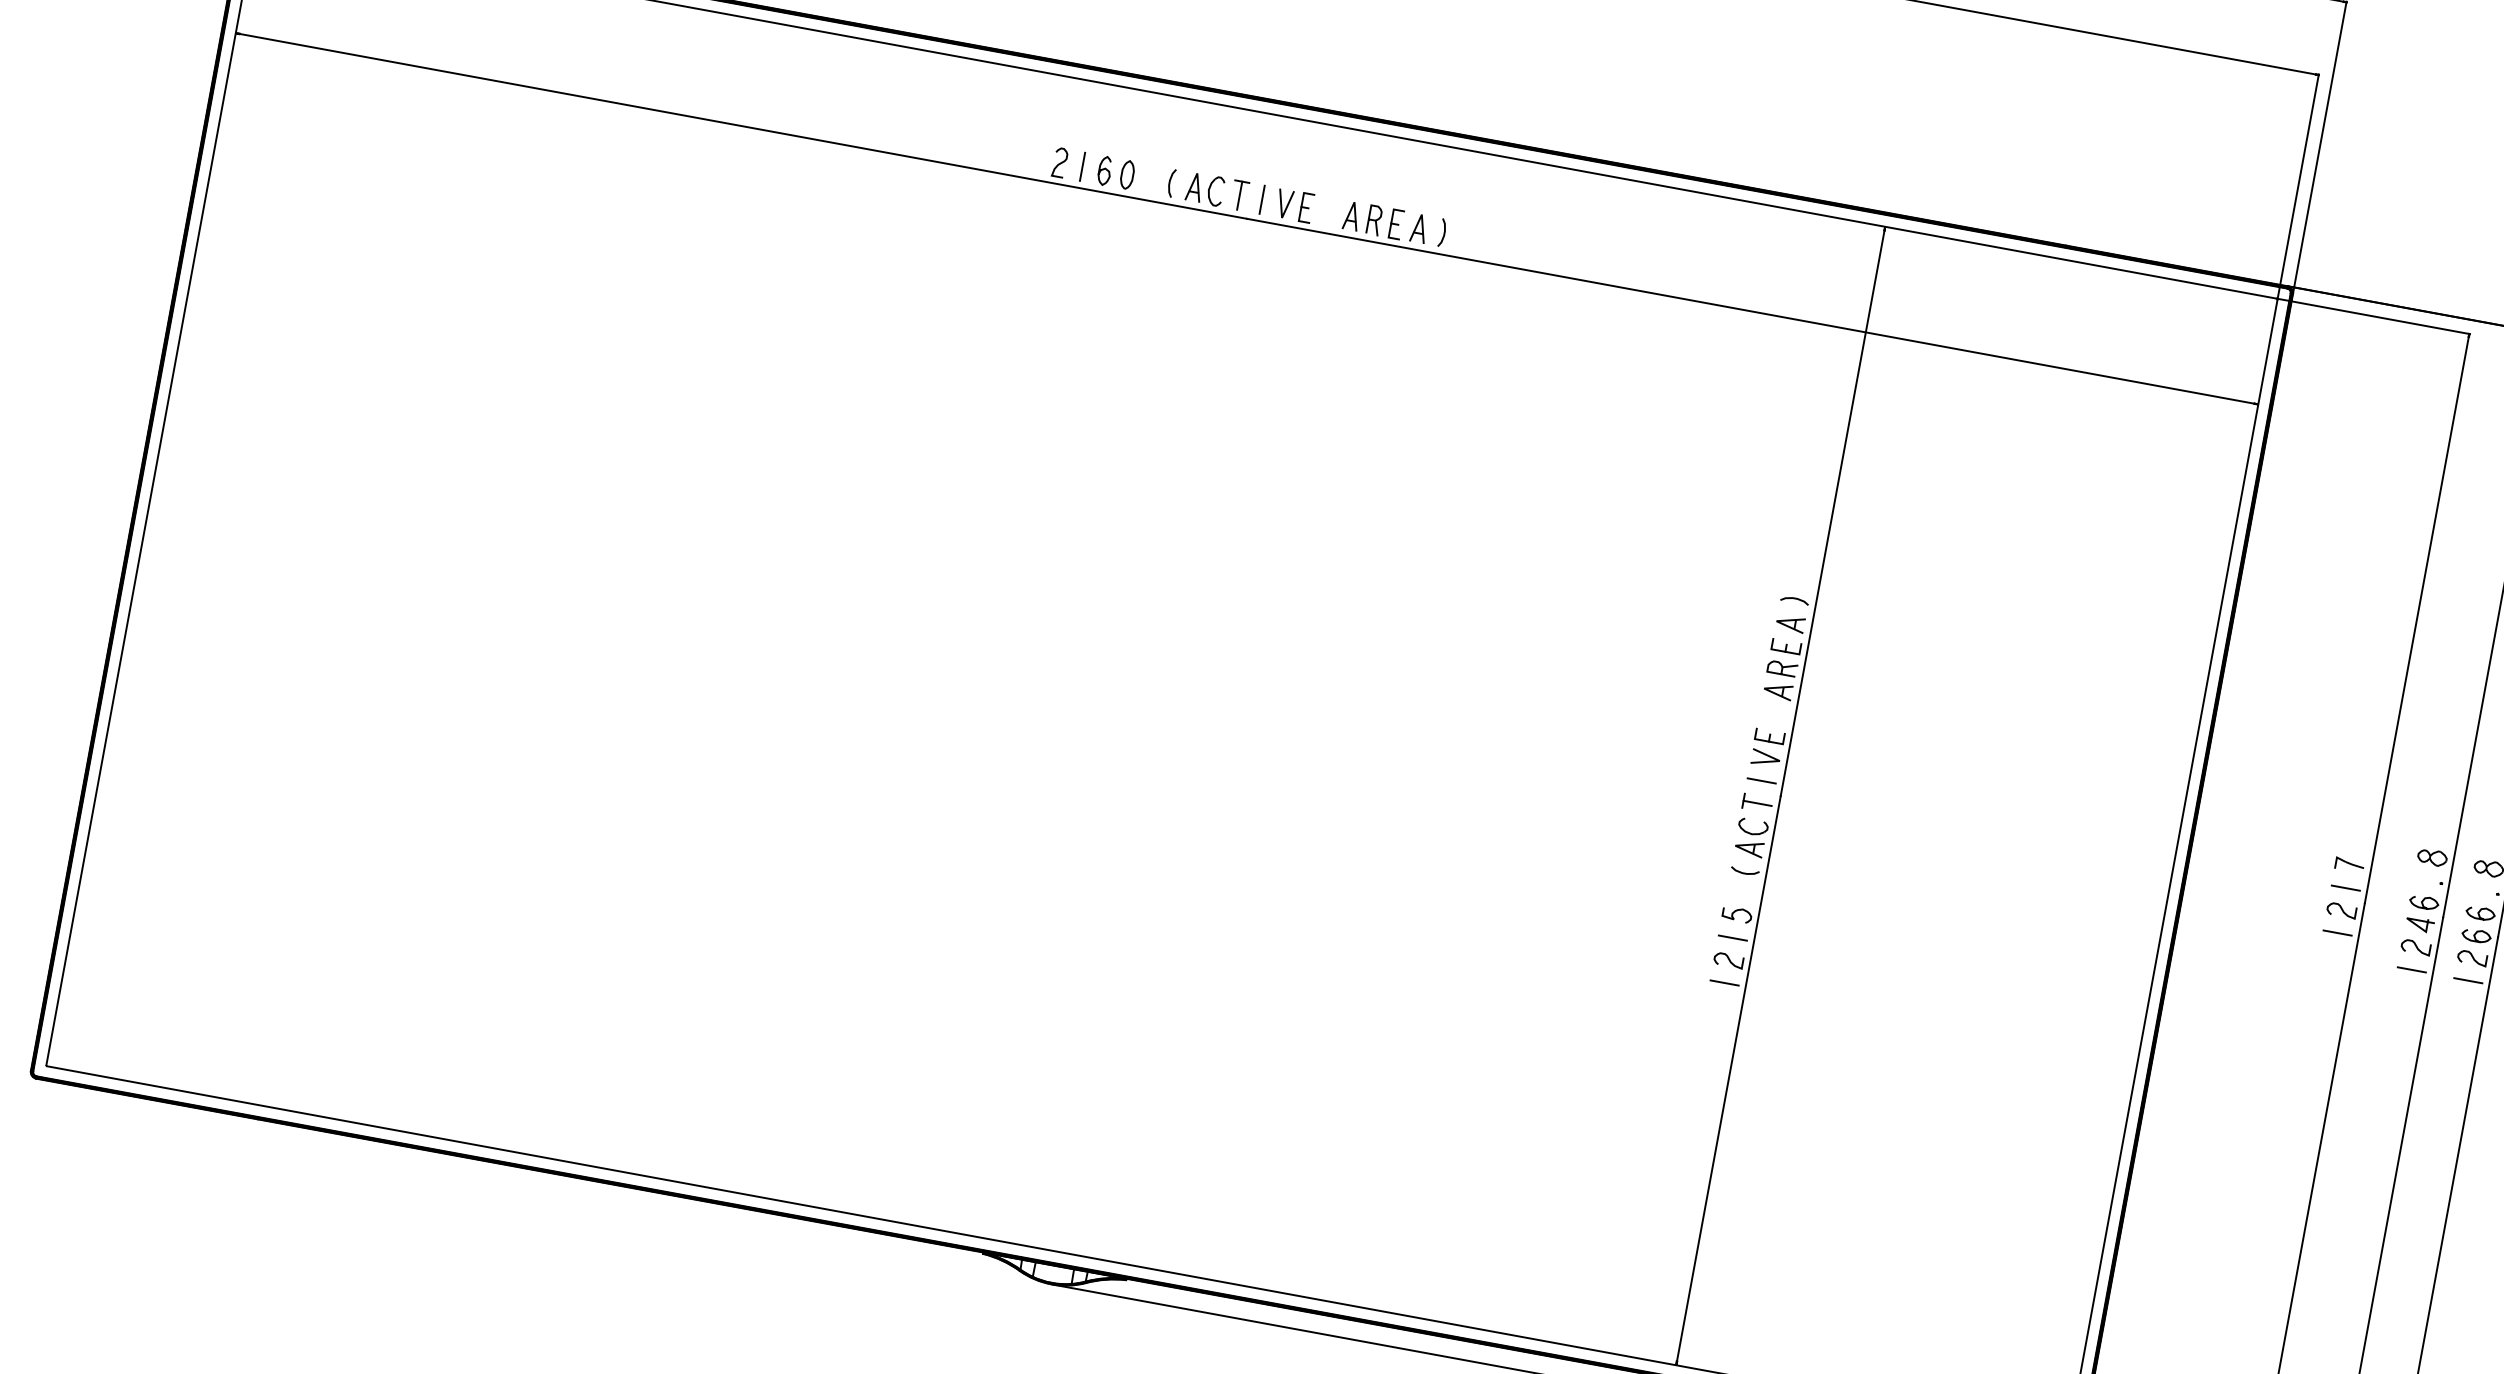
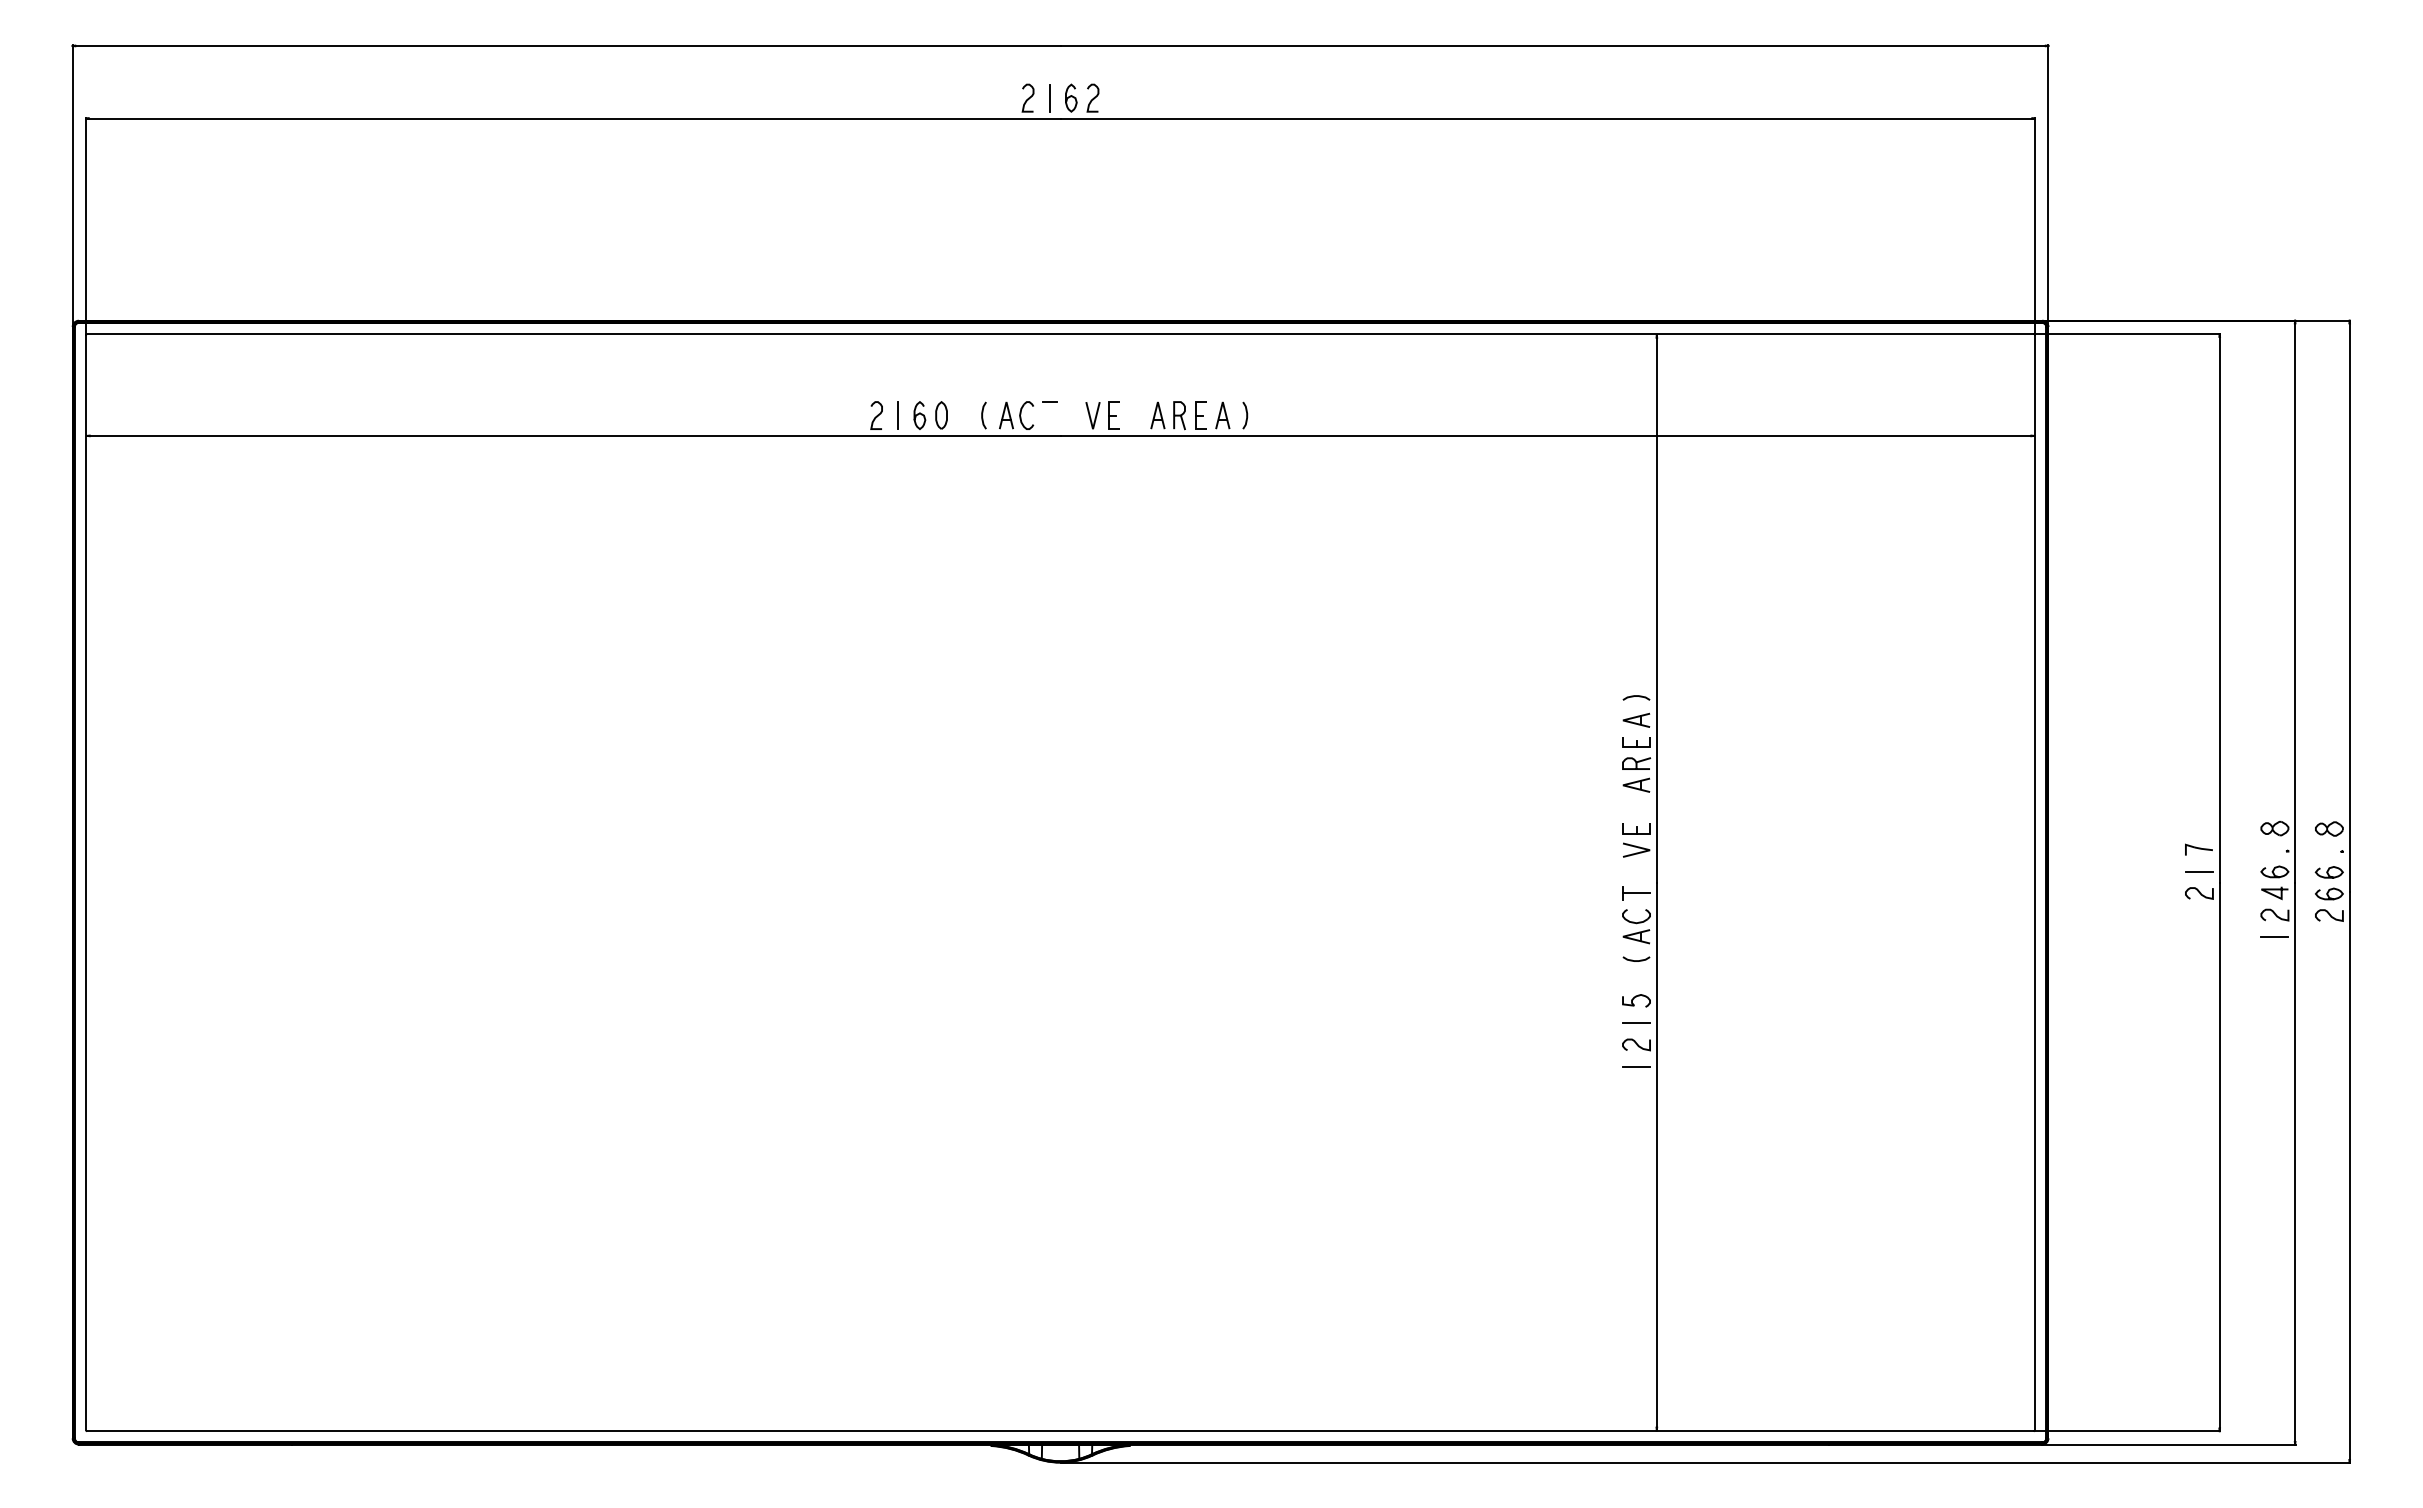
line: (1239, 195) -> (1049, 415), removed
line: (1262, 199) -> (1071, 415), removed
line: (1761, 780) -> (1636, 871), removed
line: (2336, 933) -> (2198, 915), removed
line: (2467, 980) -> (2328, 937), removed

